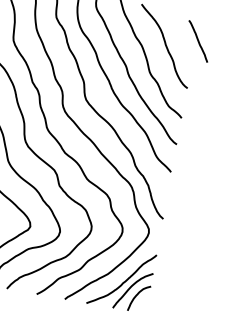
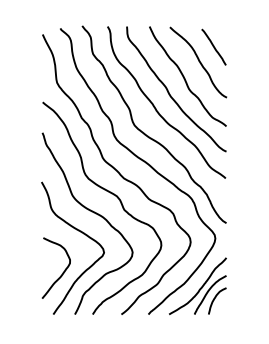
line: (197, 40) -> (213, 46), moved

